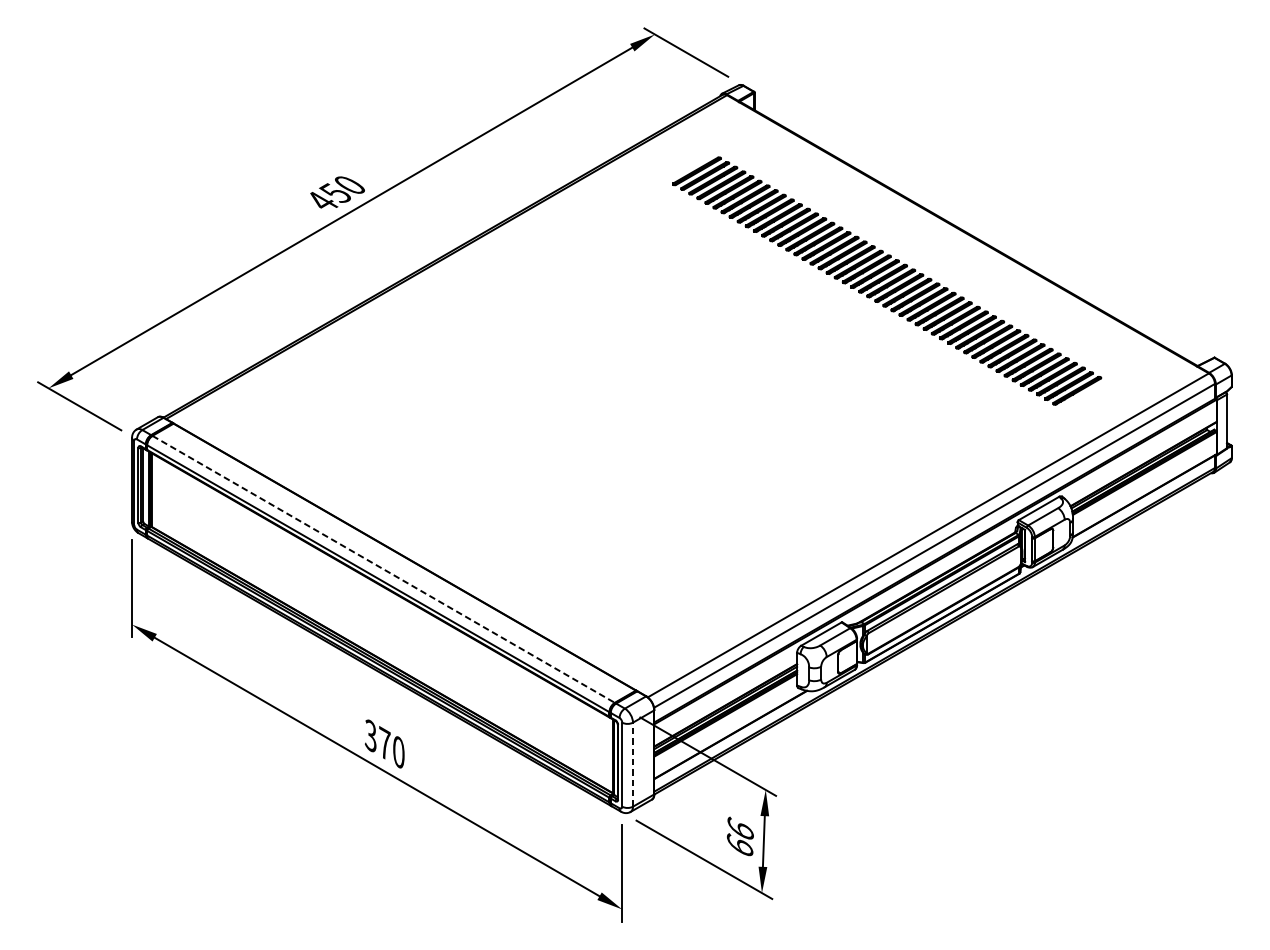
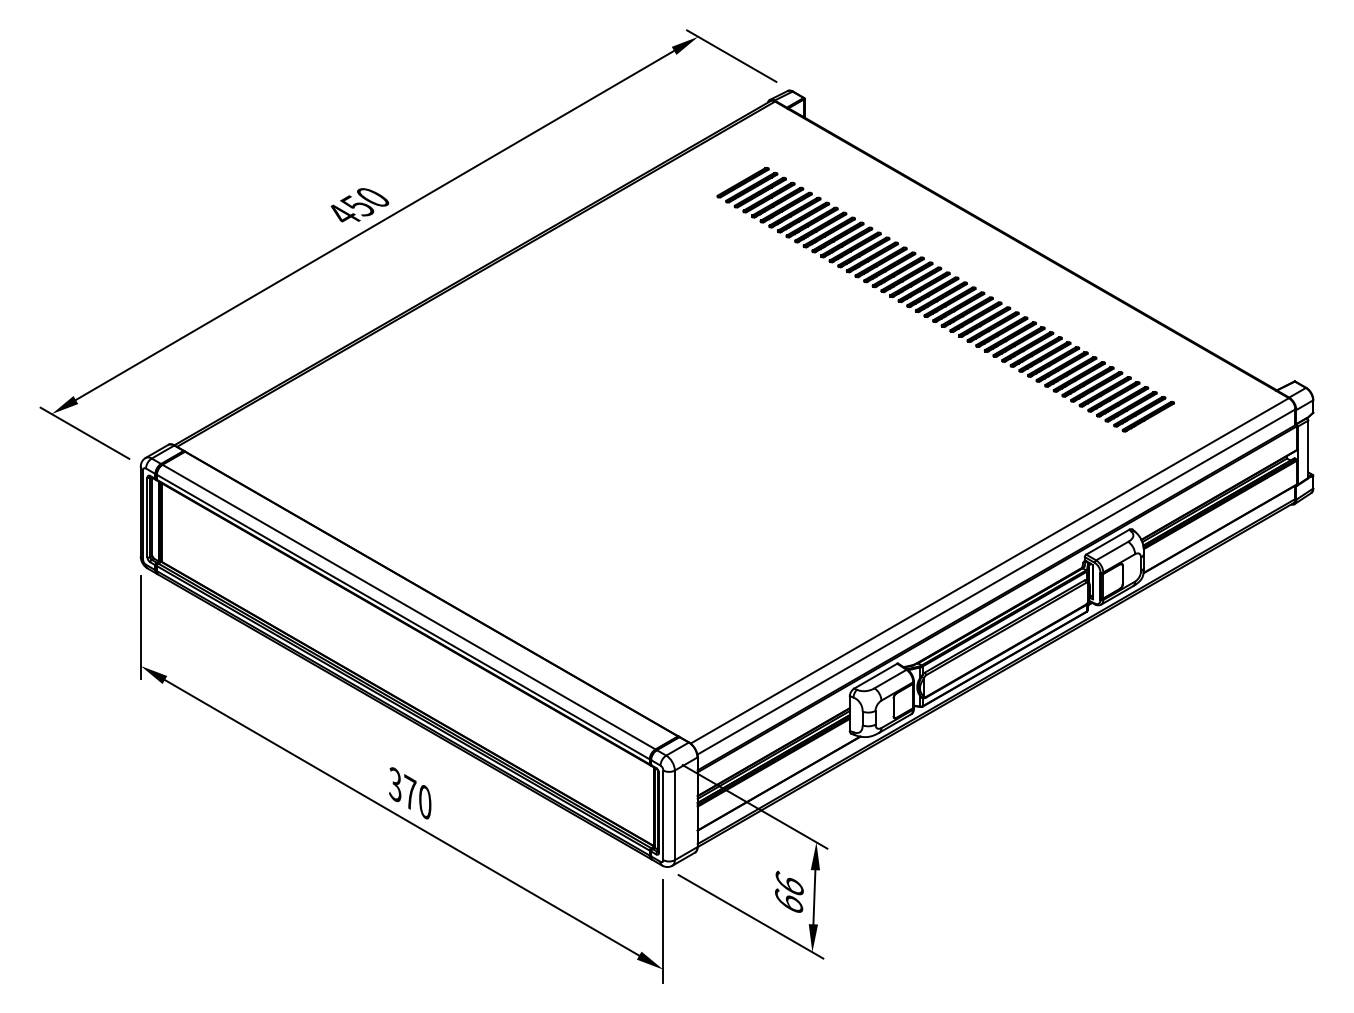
line: (384, 569) -> (409, 607), dashed -> solid
line: (632, 764) -> (674, 815), dashed -> solid

